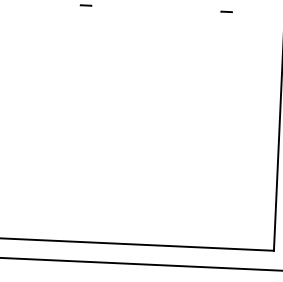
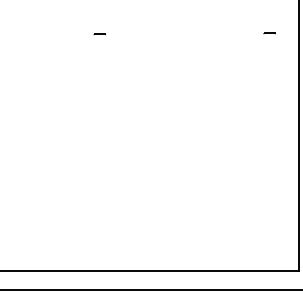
line: (226, 11) -> (269, 33), moved

